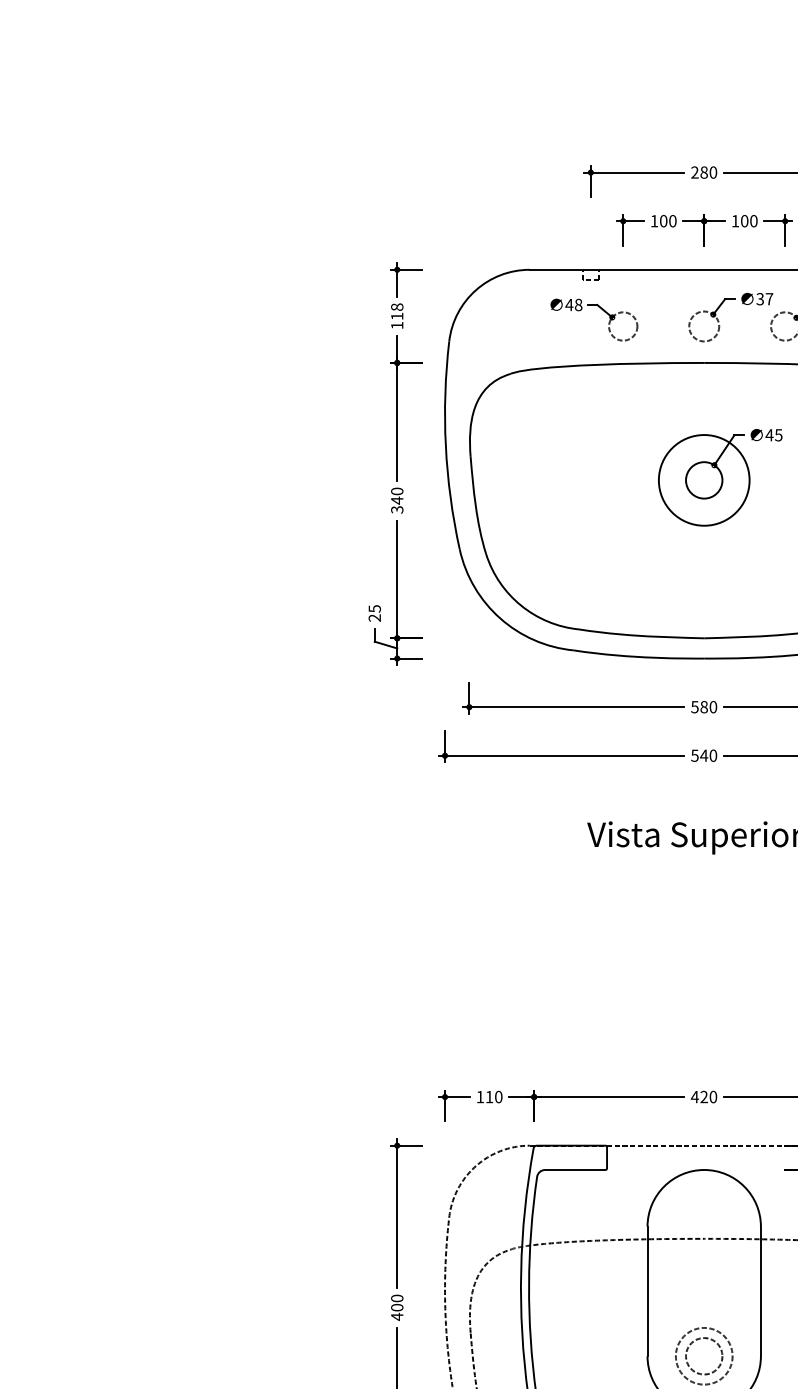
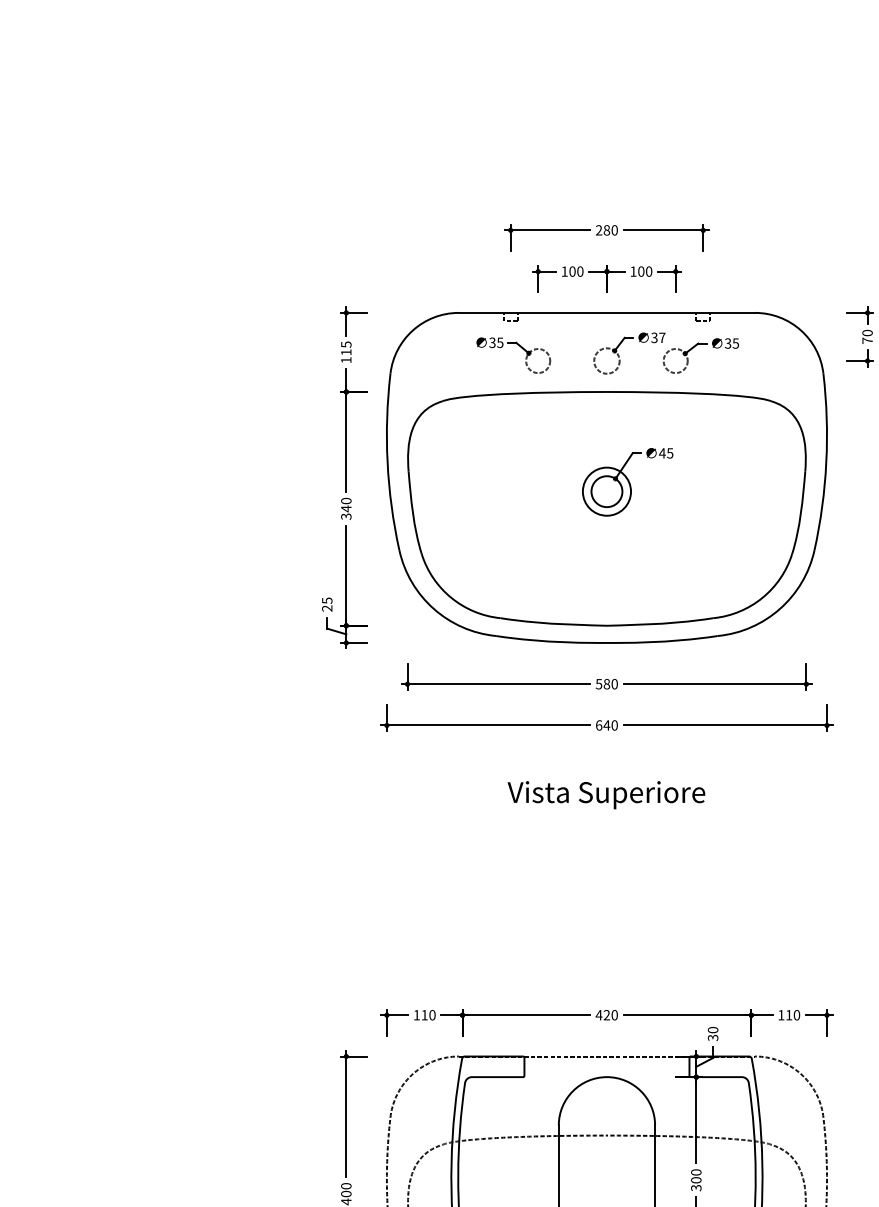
text: (574, 304) -> (496, 342), 48 -> 35
text: (397, 307) -> (346, 344), 118 -> 115
circle: (703, 480) -> (606, 491), size x0.62
text: (694, 755) -> (598, 725), 540 -> 640

